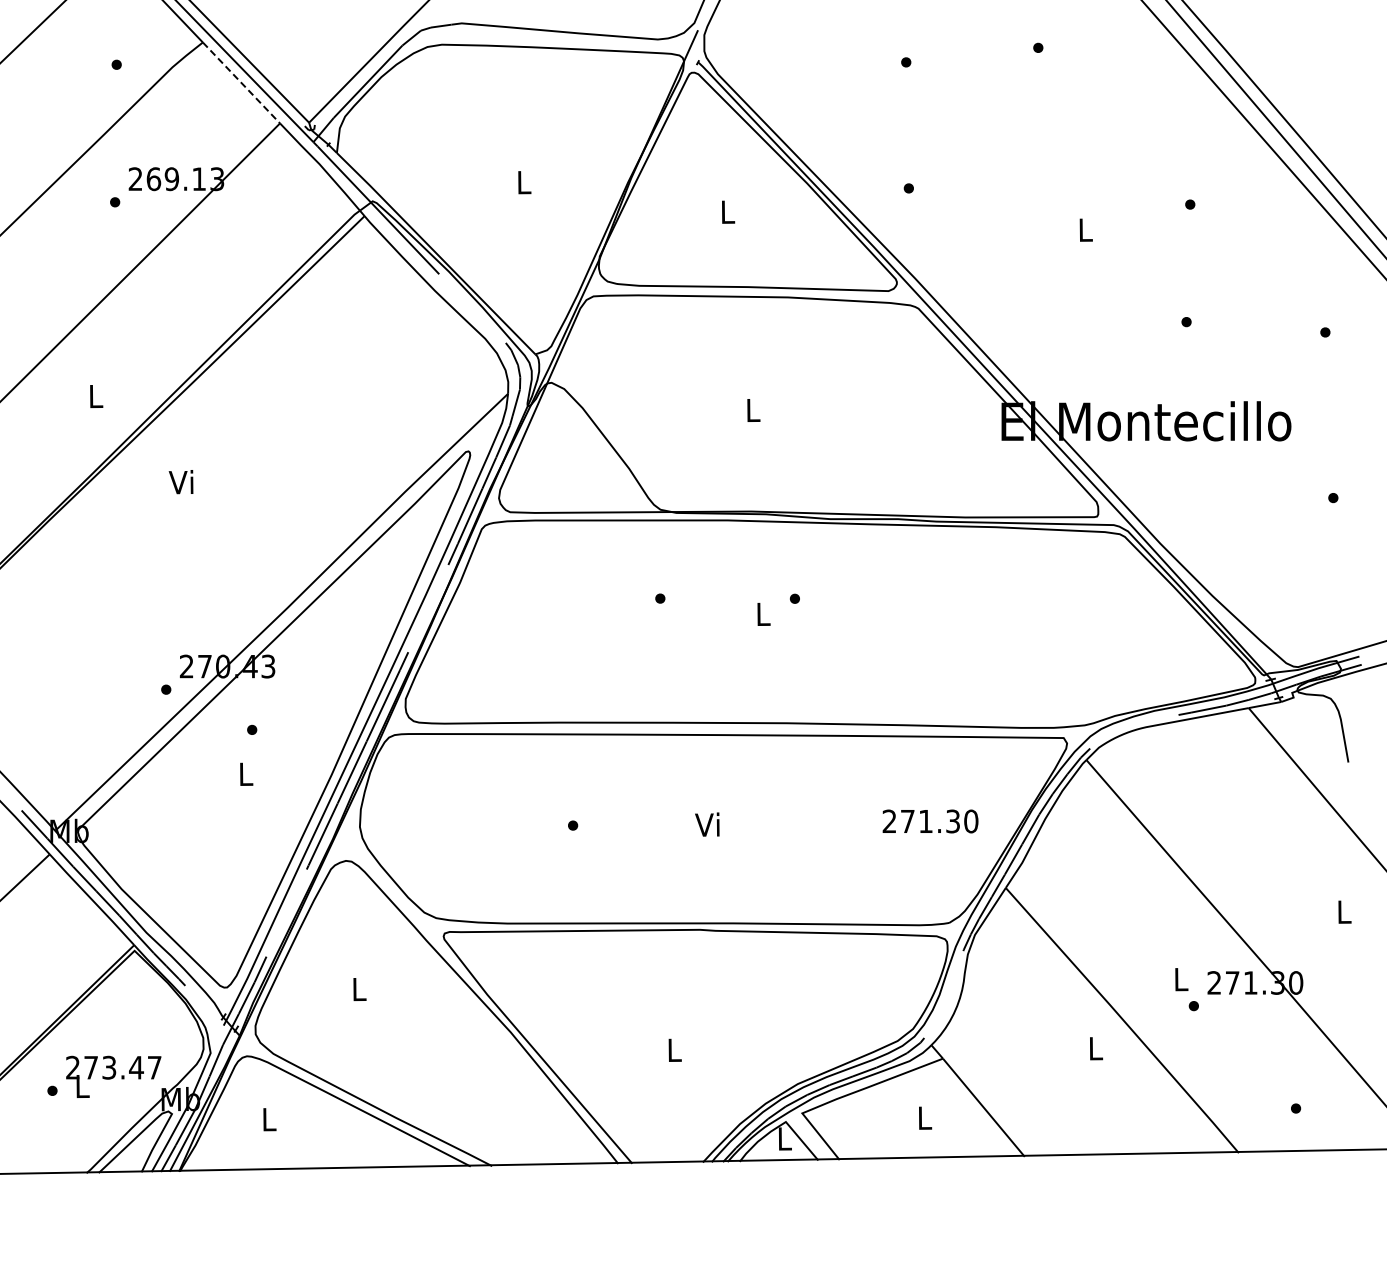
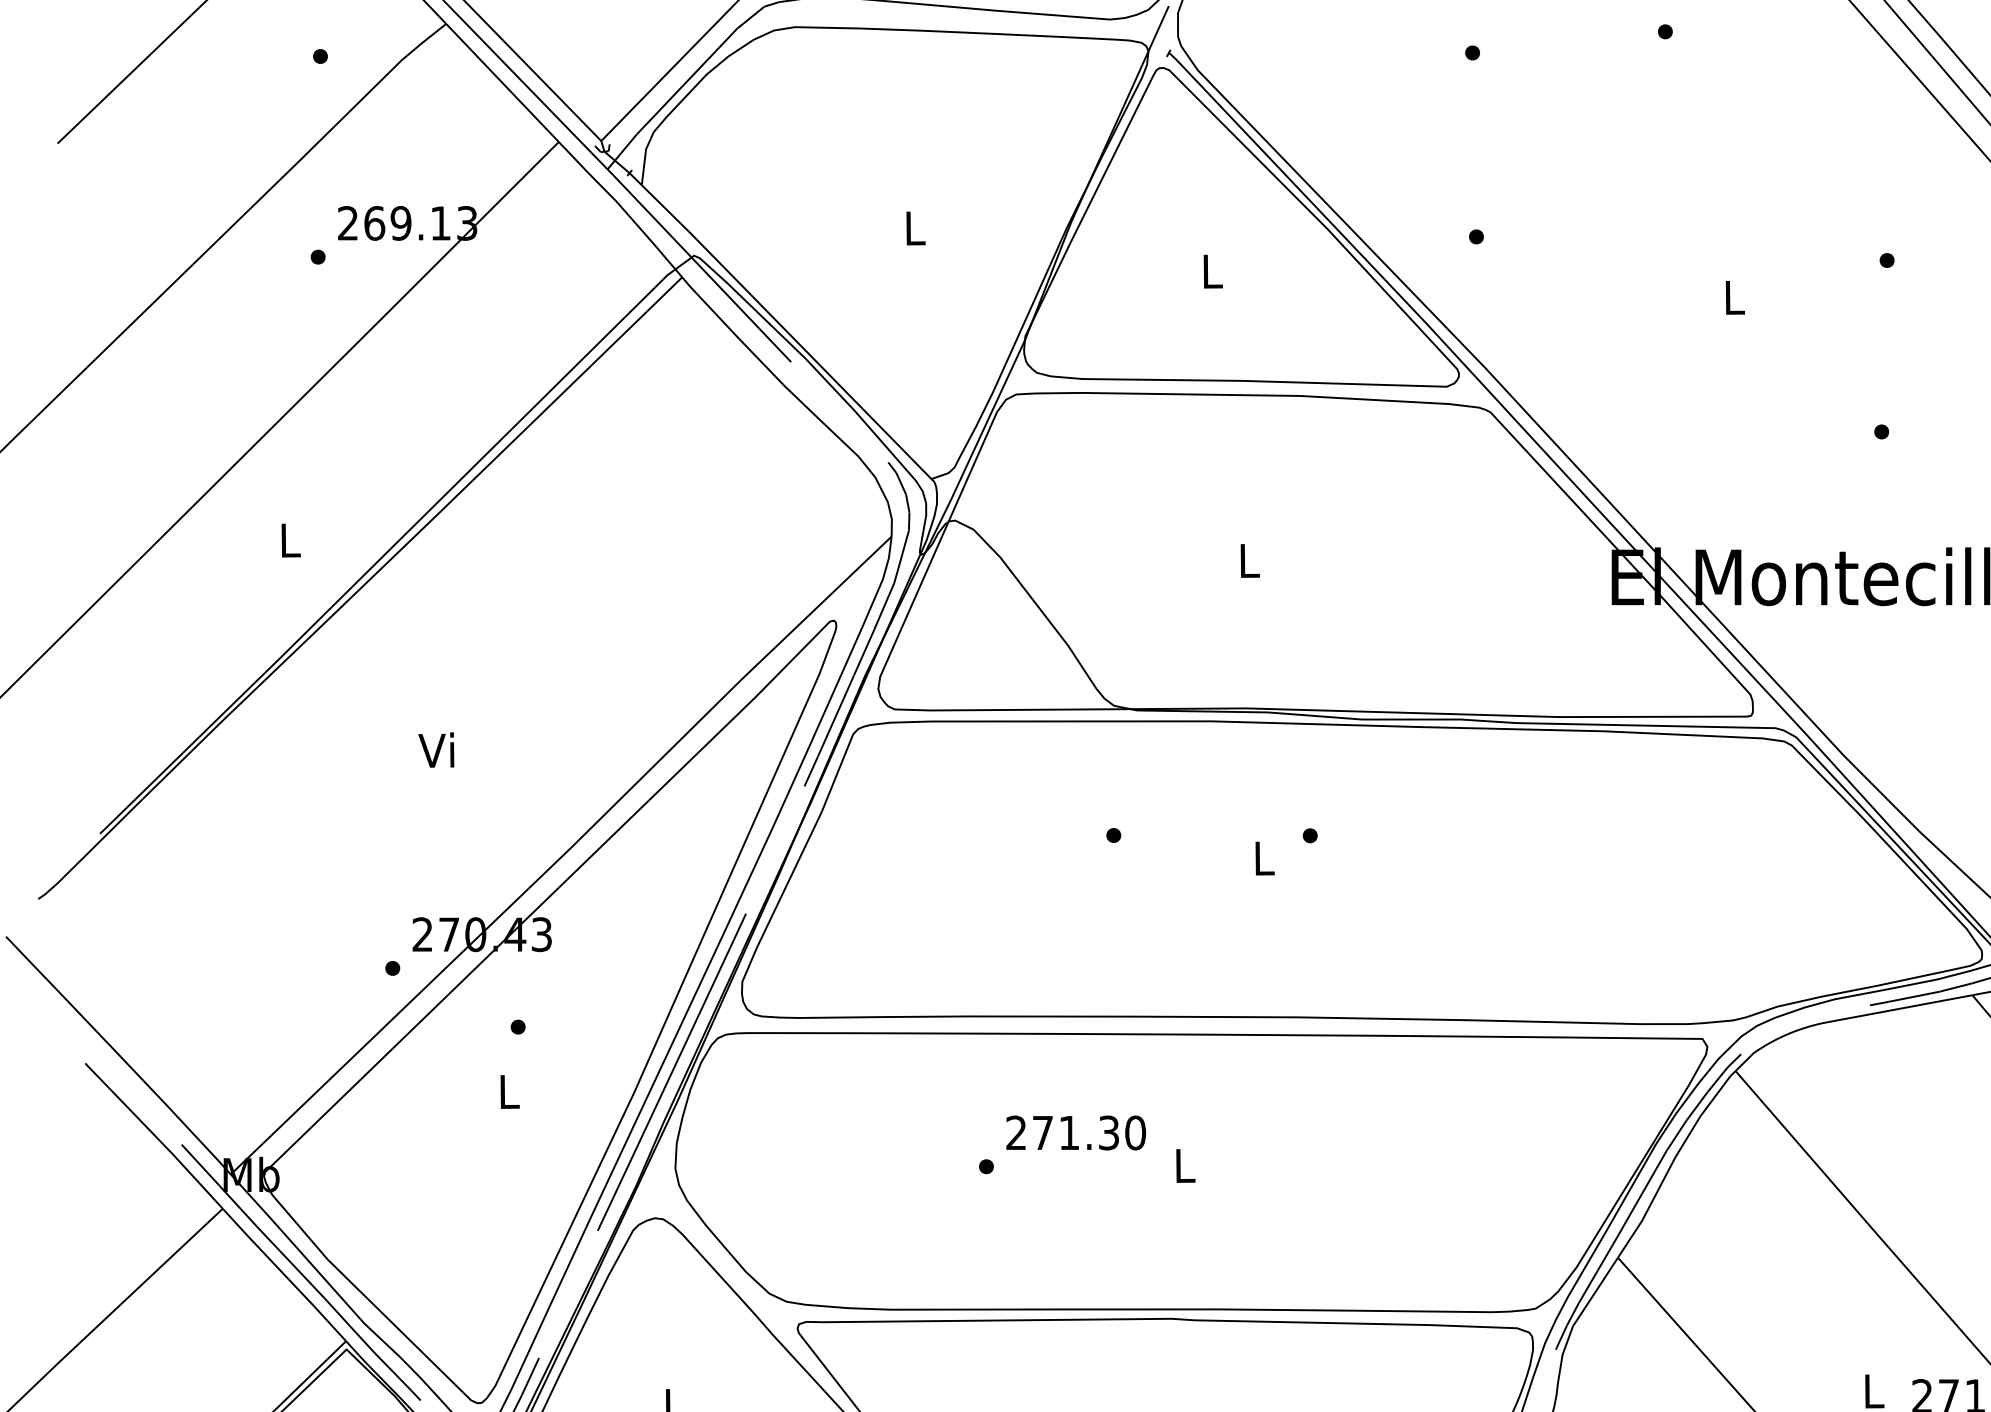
line: (241, 82) -> (502, 82), dashed -> solid
text: (180, 482) -> (435, 750), moved
text: (930, 821) -> (1076, 1133), moved
text: (707, 824) -> (1182, 1165), Vi -> L

